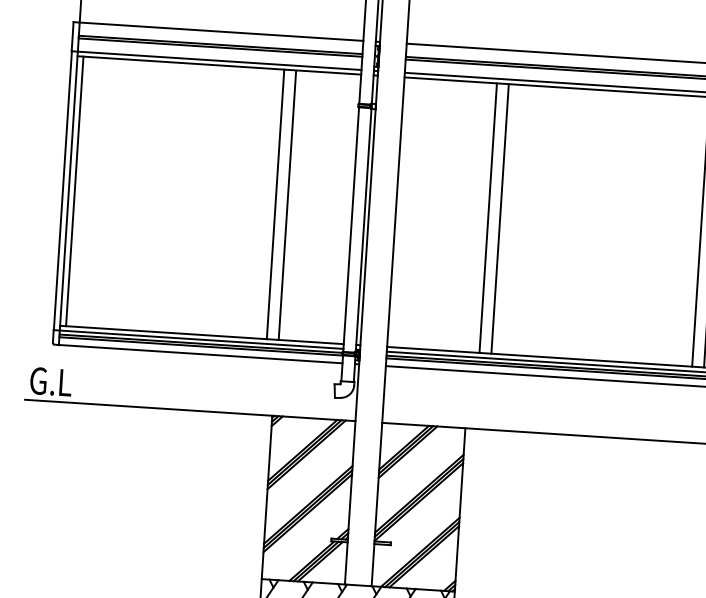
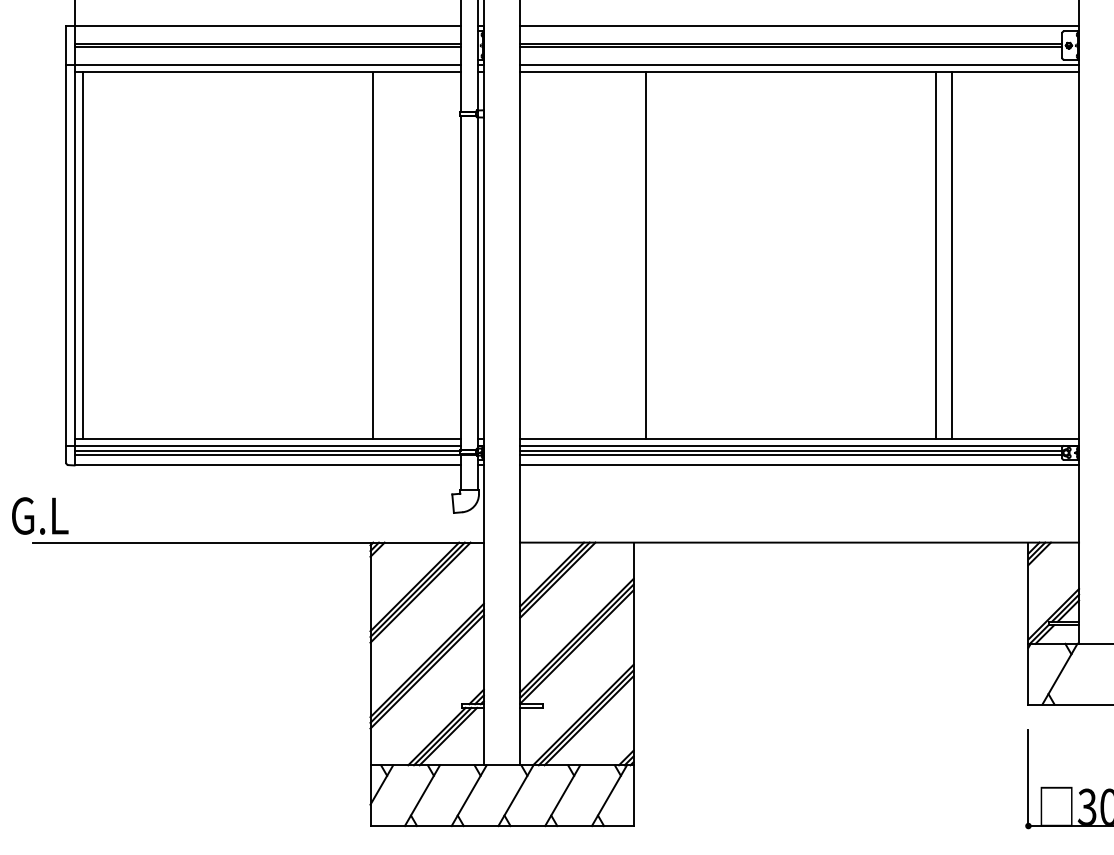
line: (275, 204) -> (356, 255), removed
line: (500, 219) -> (662, 255), removed
text: (51, 381) -> (40, 515), moved

